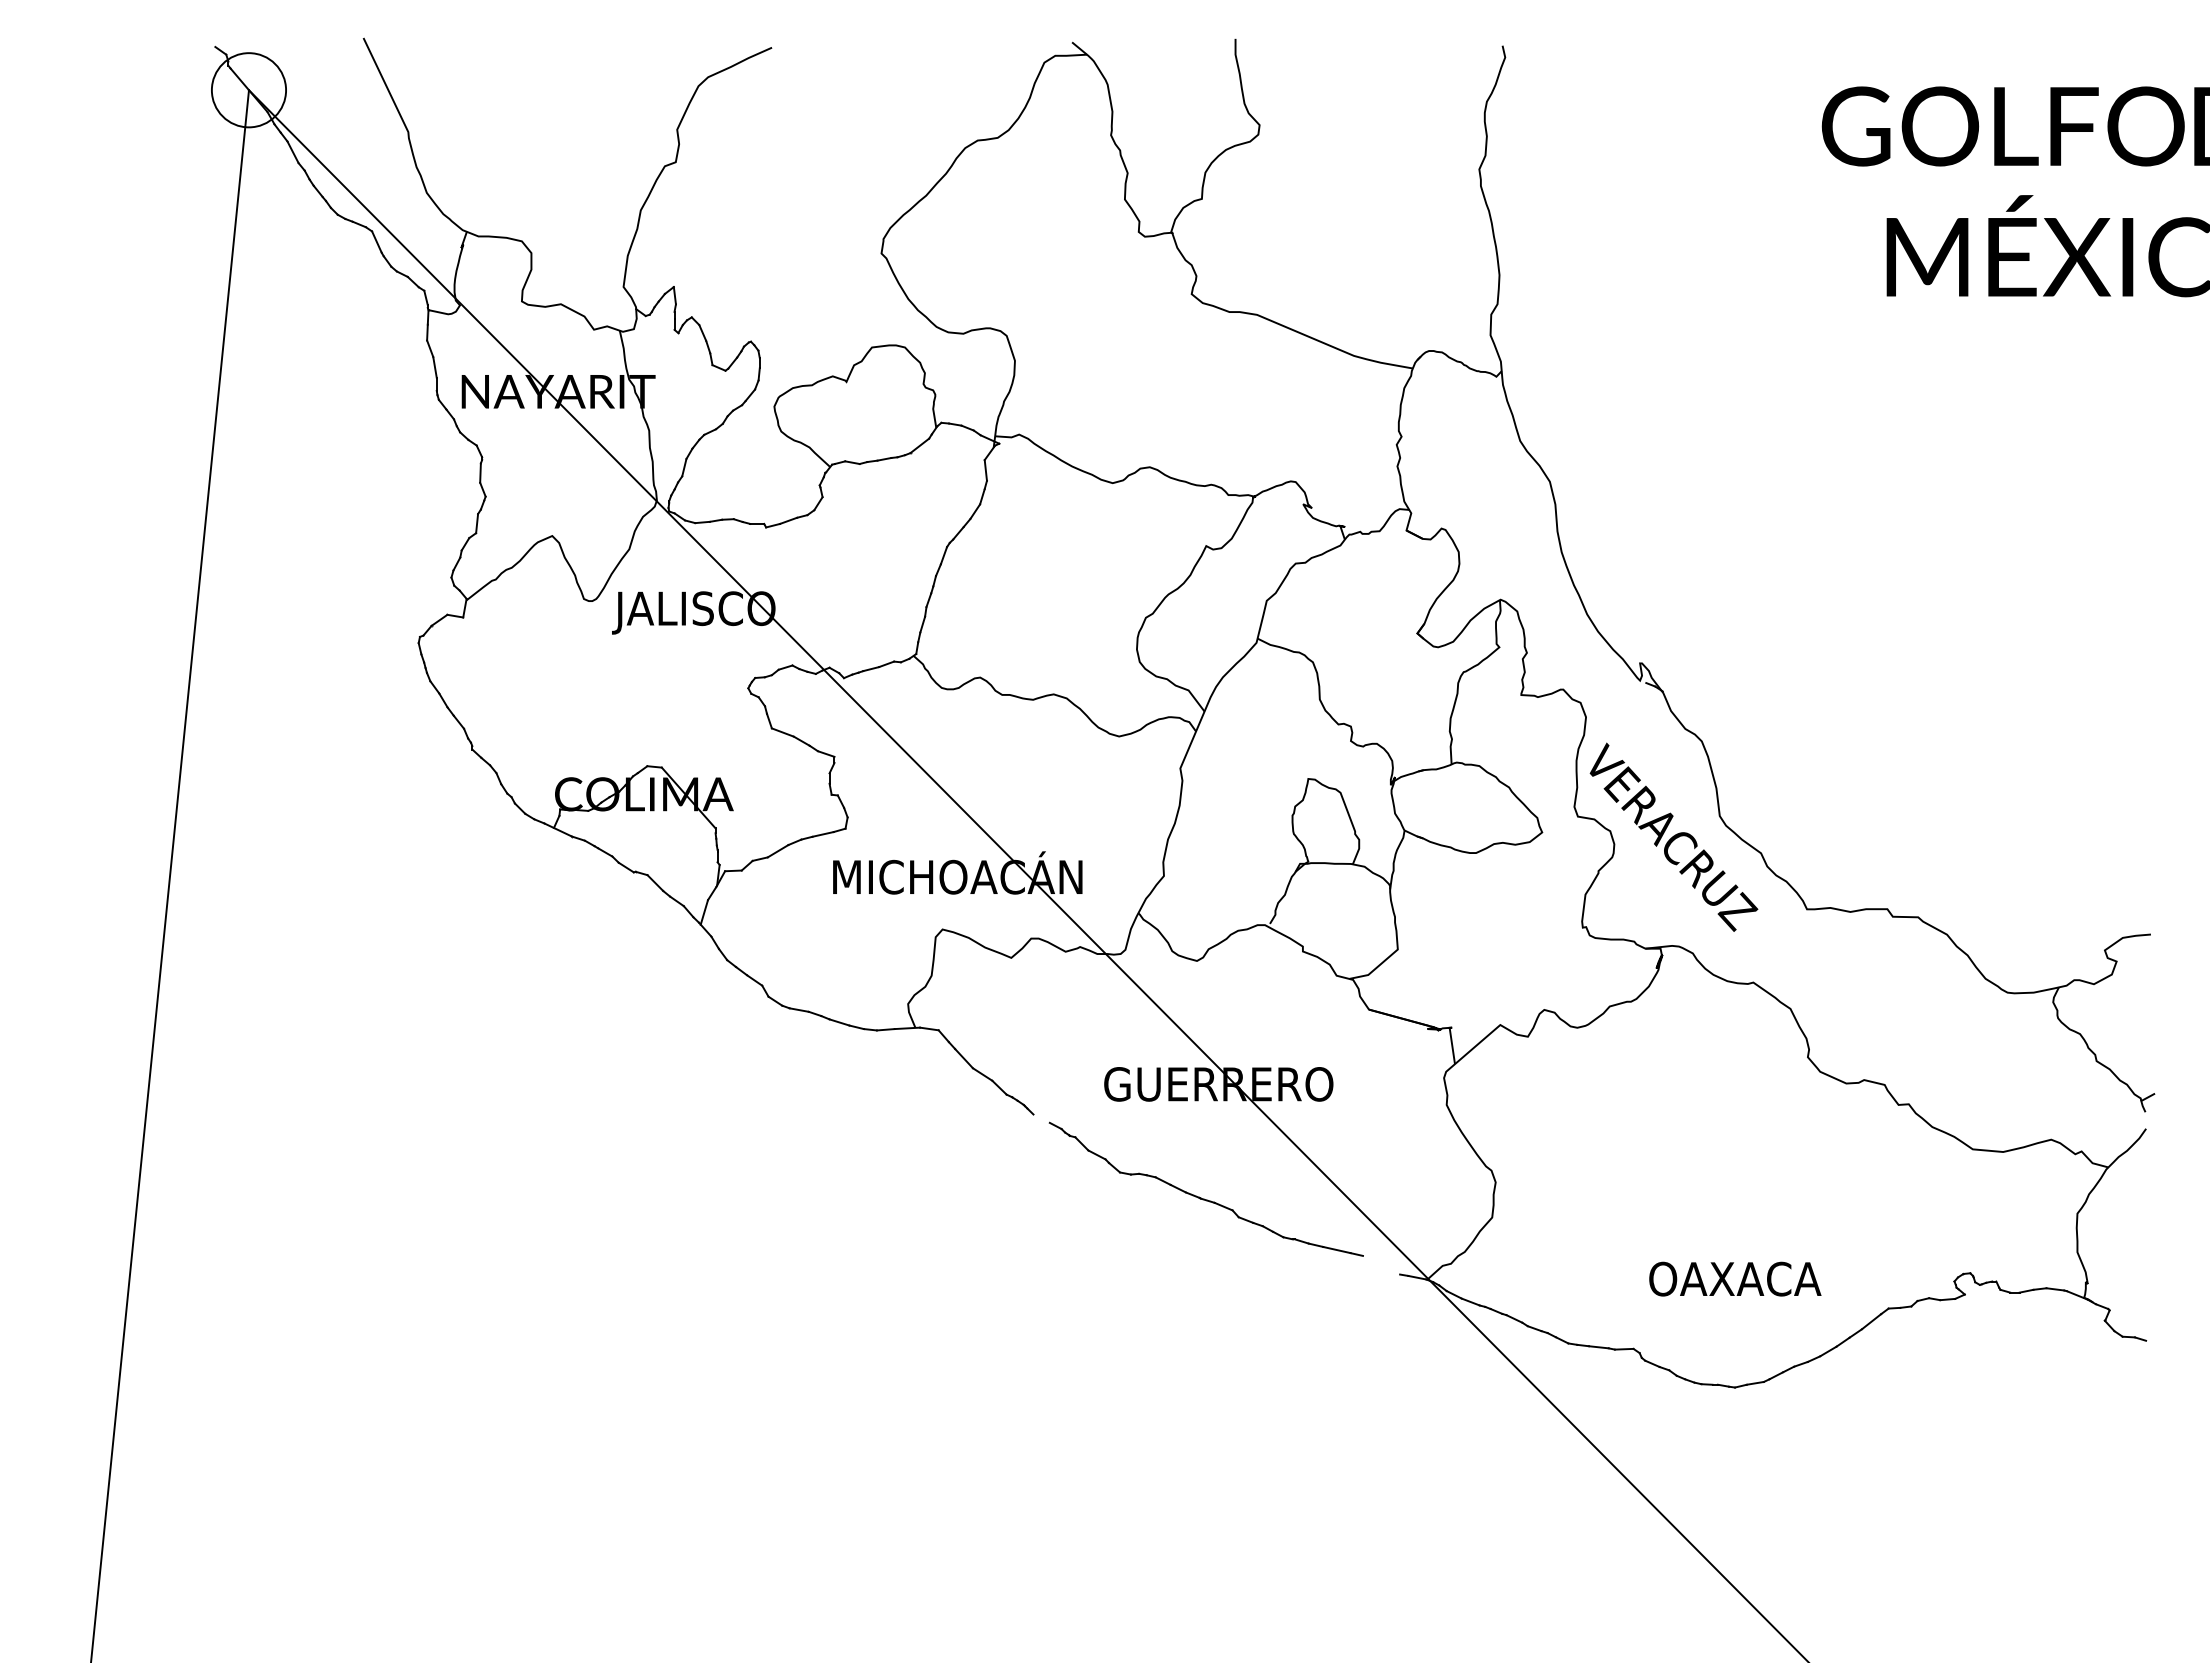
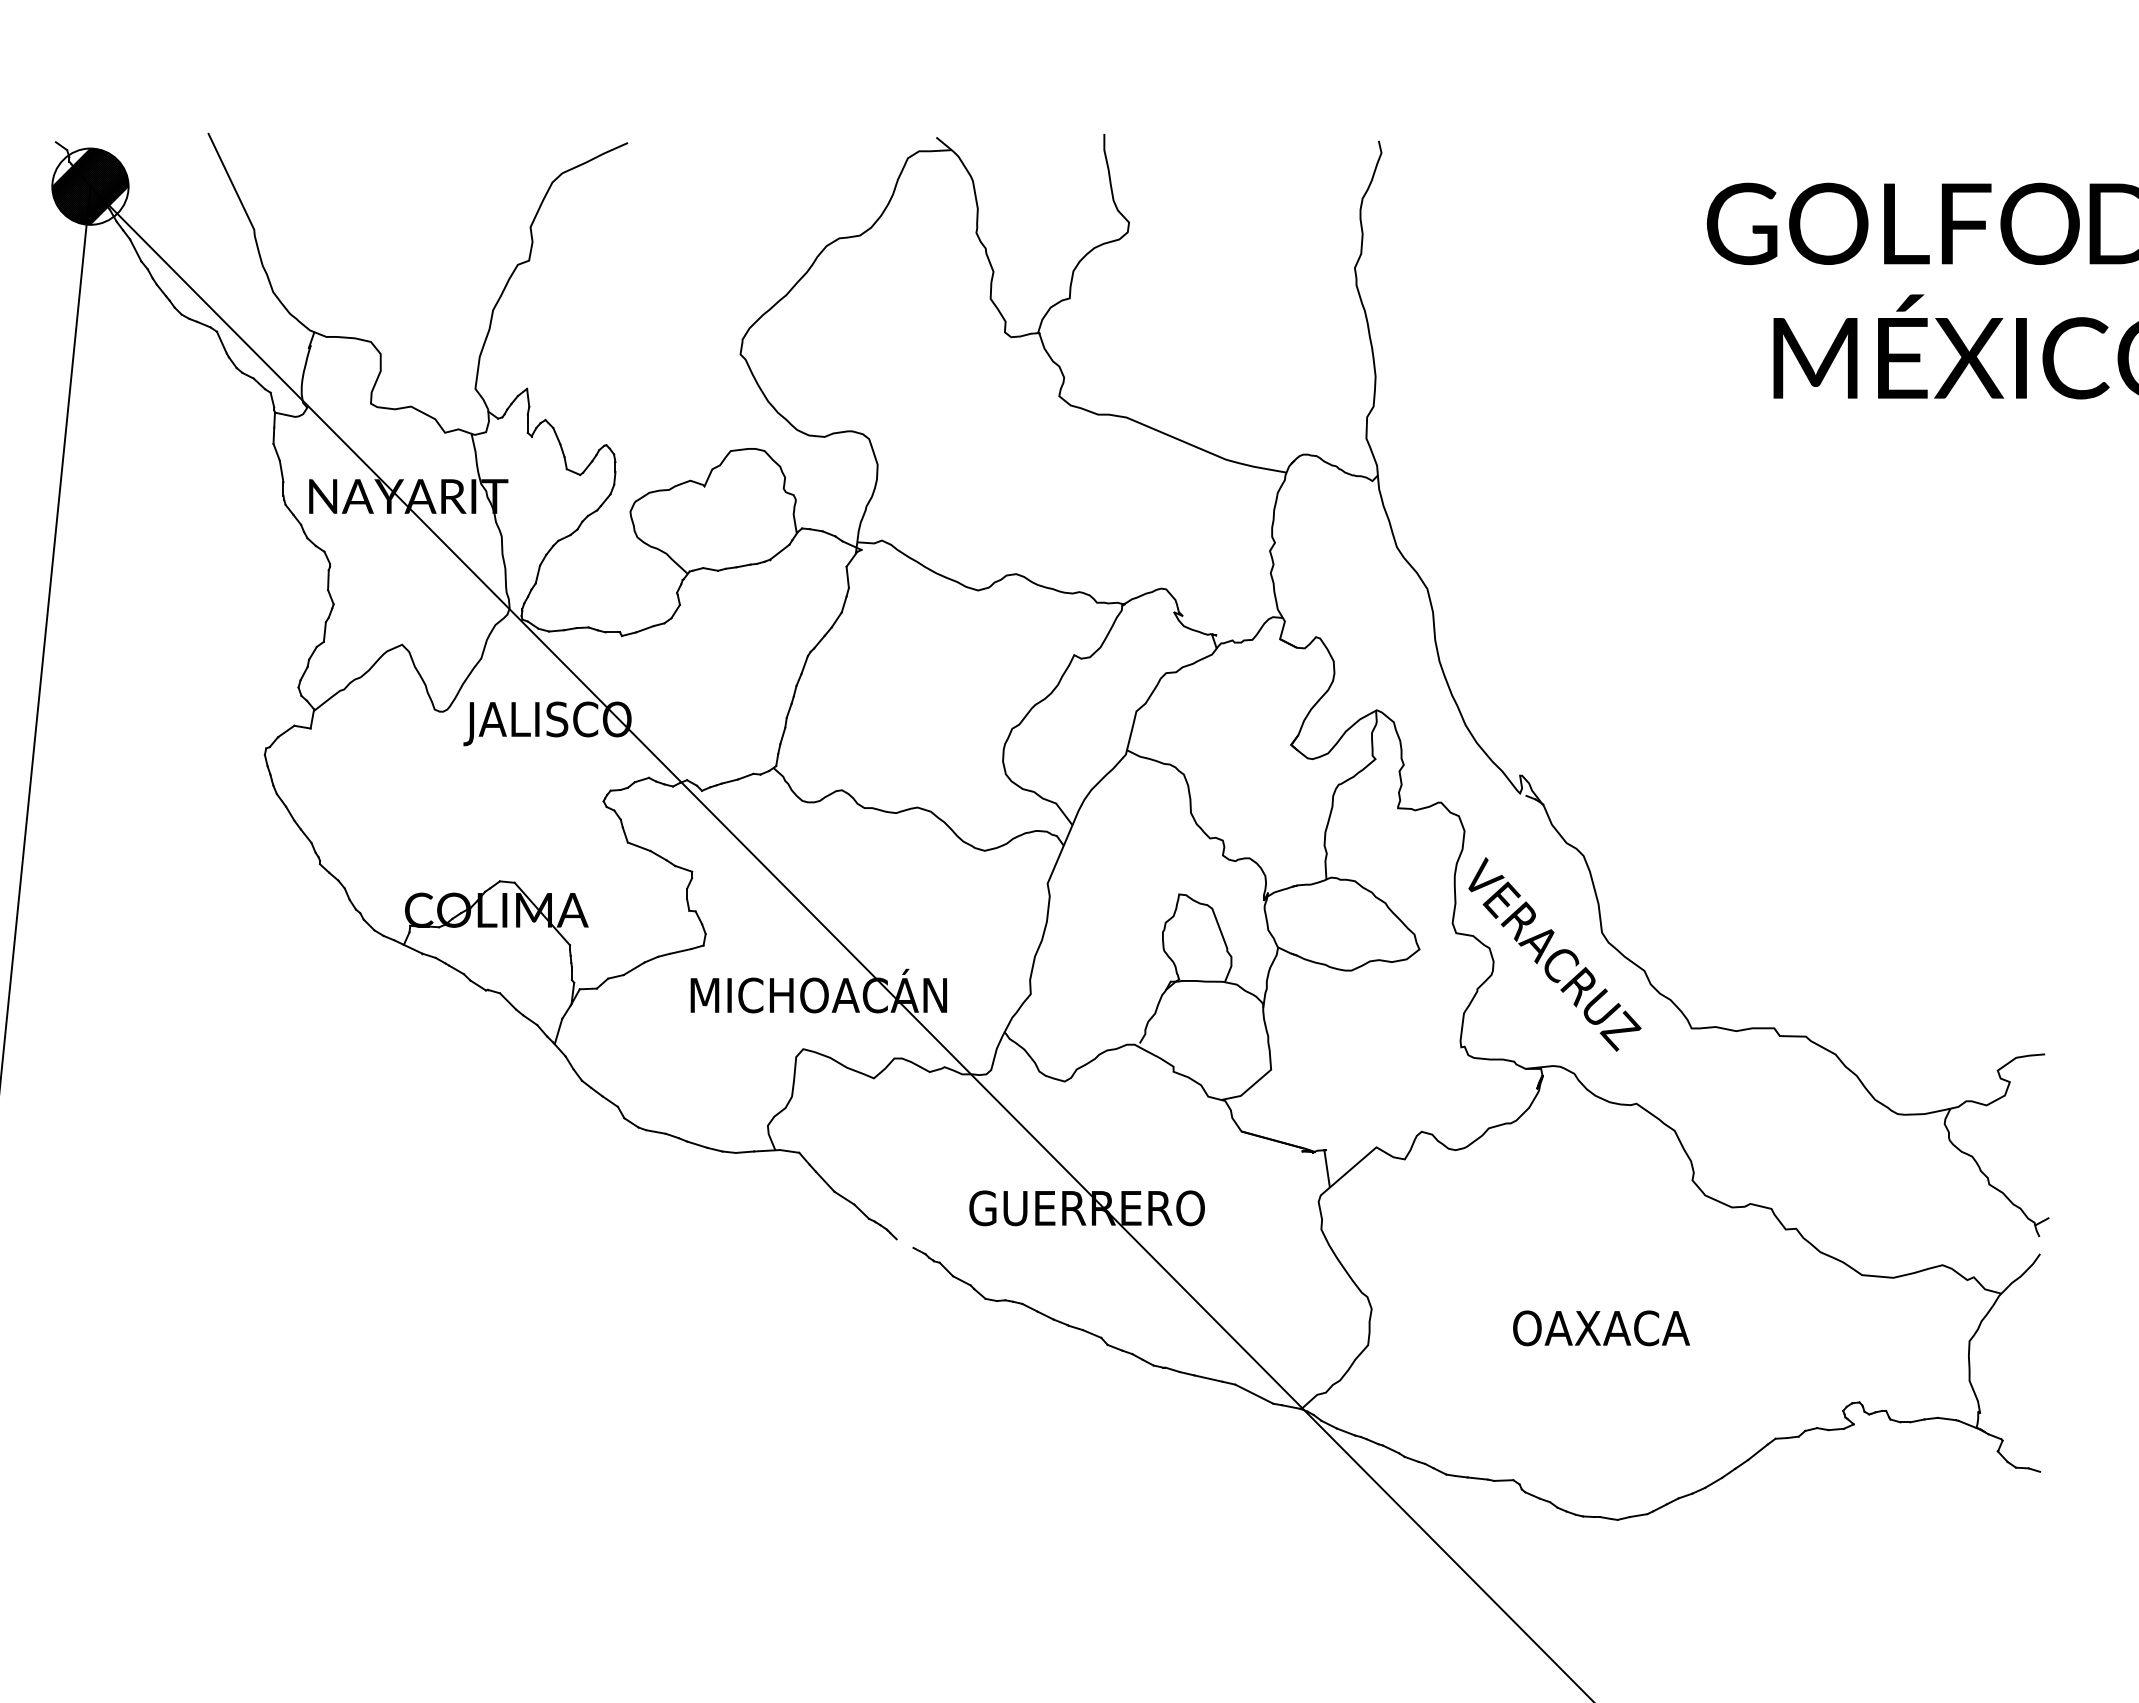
hatch: (248, 90) -> (89, 186), added
line: (1381, 1264) -> (1254, 1393), added
text: (1735, 1278) -> (1601, 1327), moved

